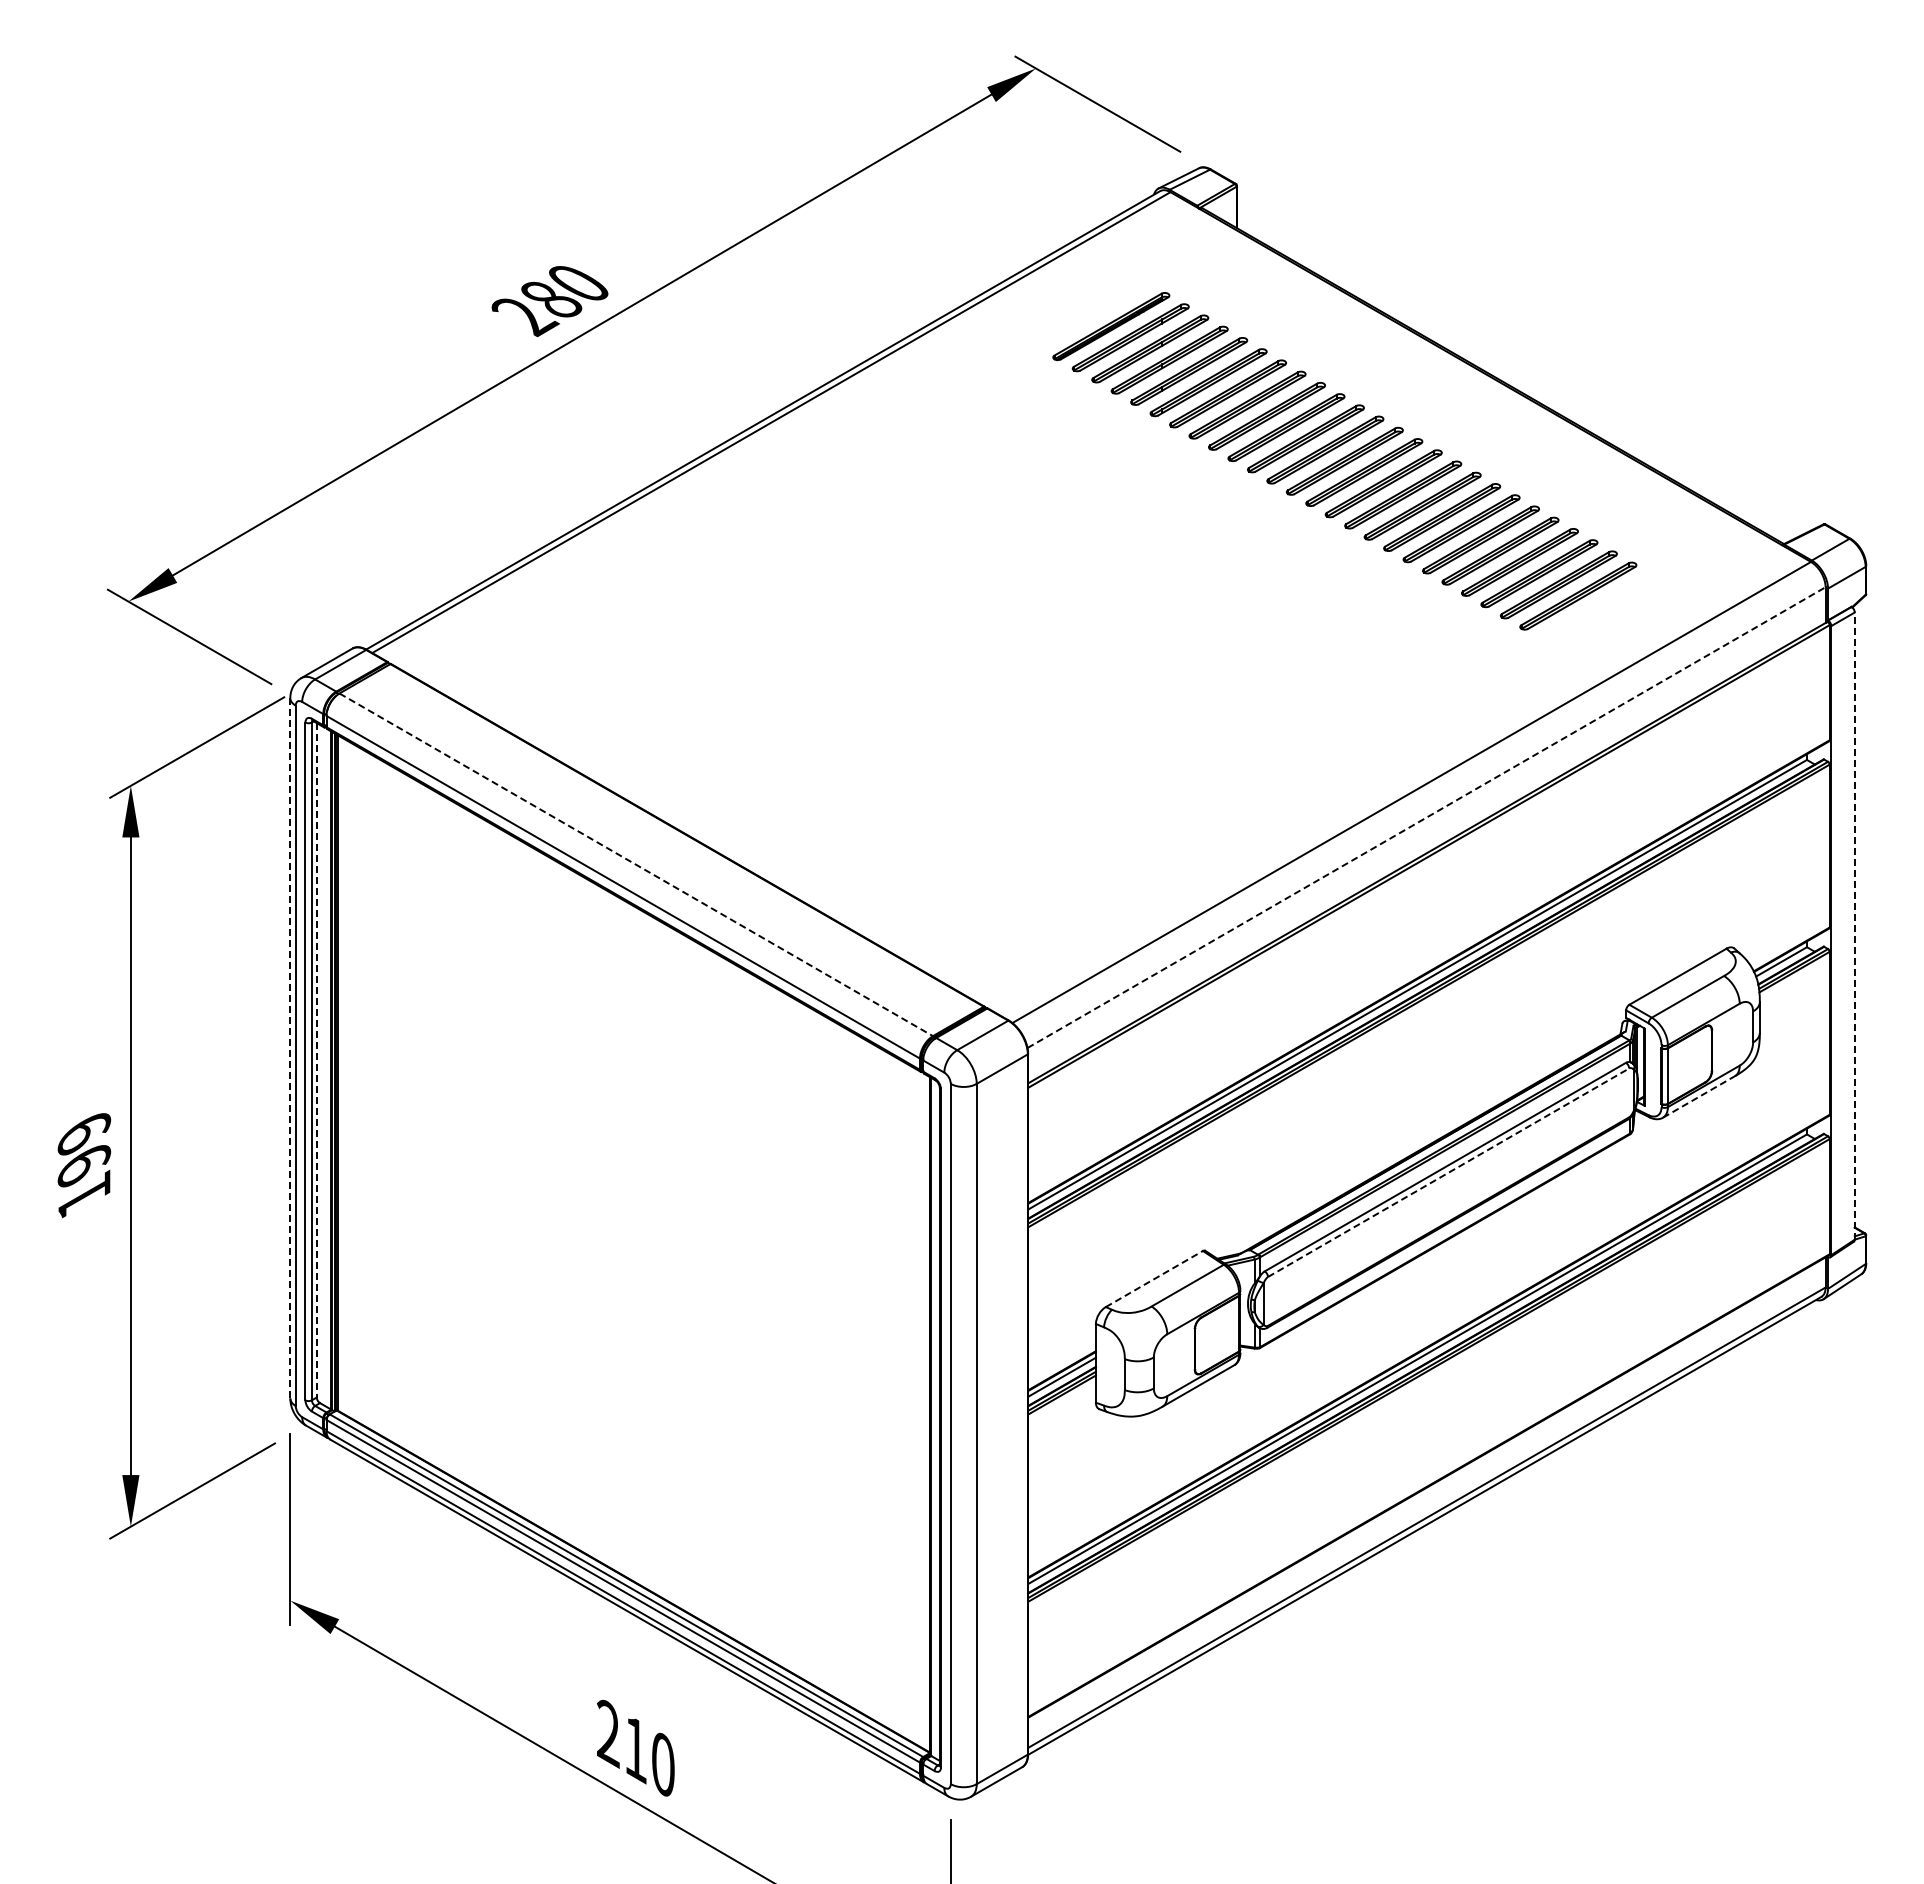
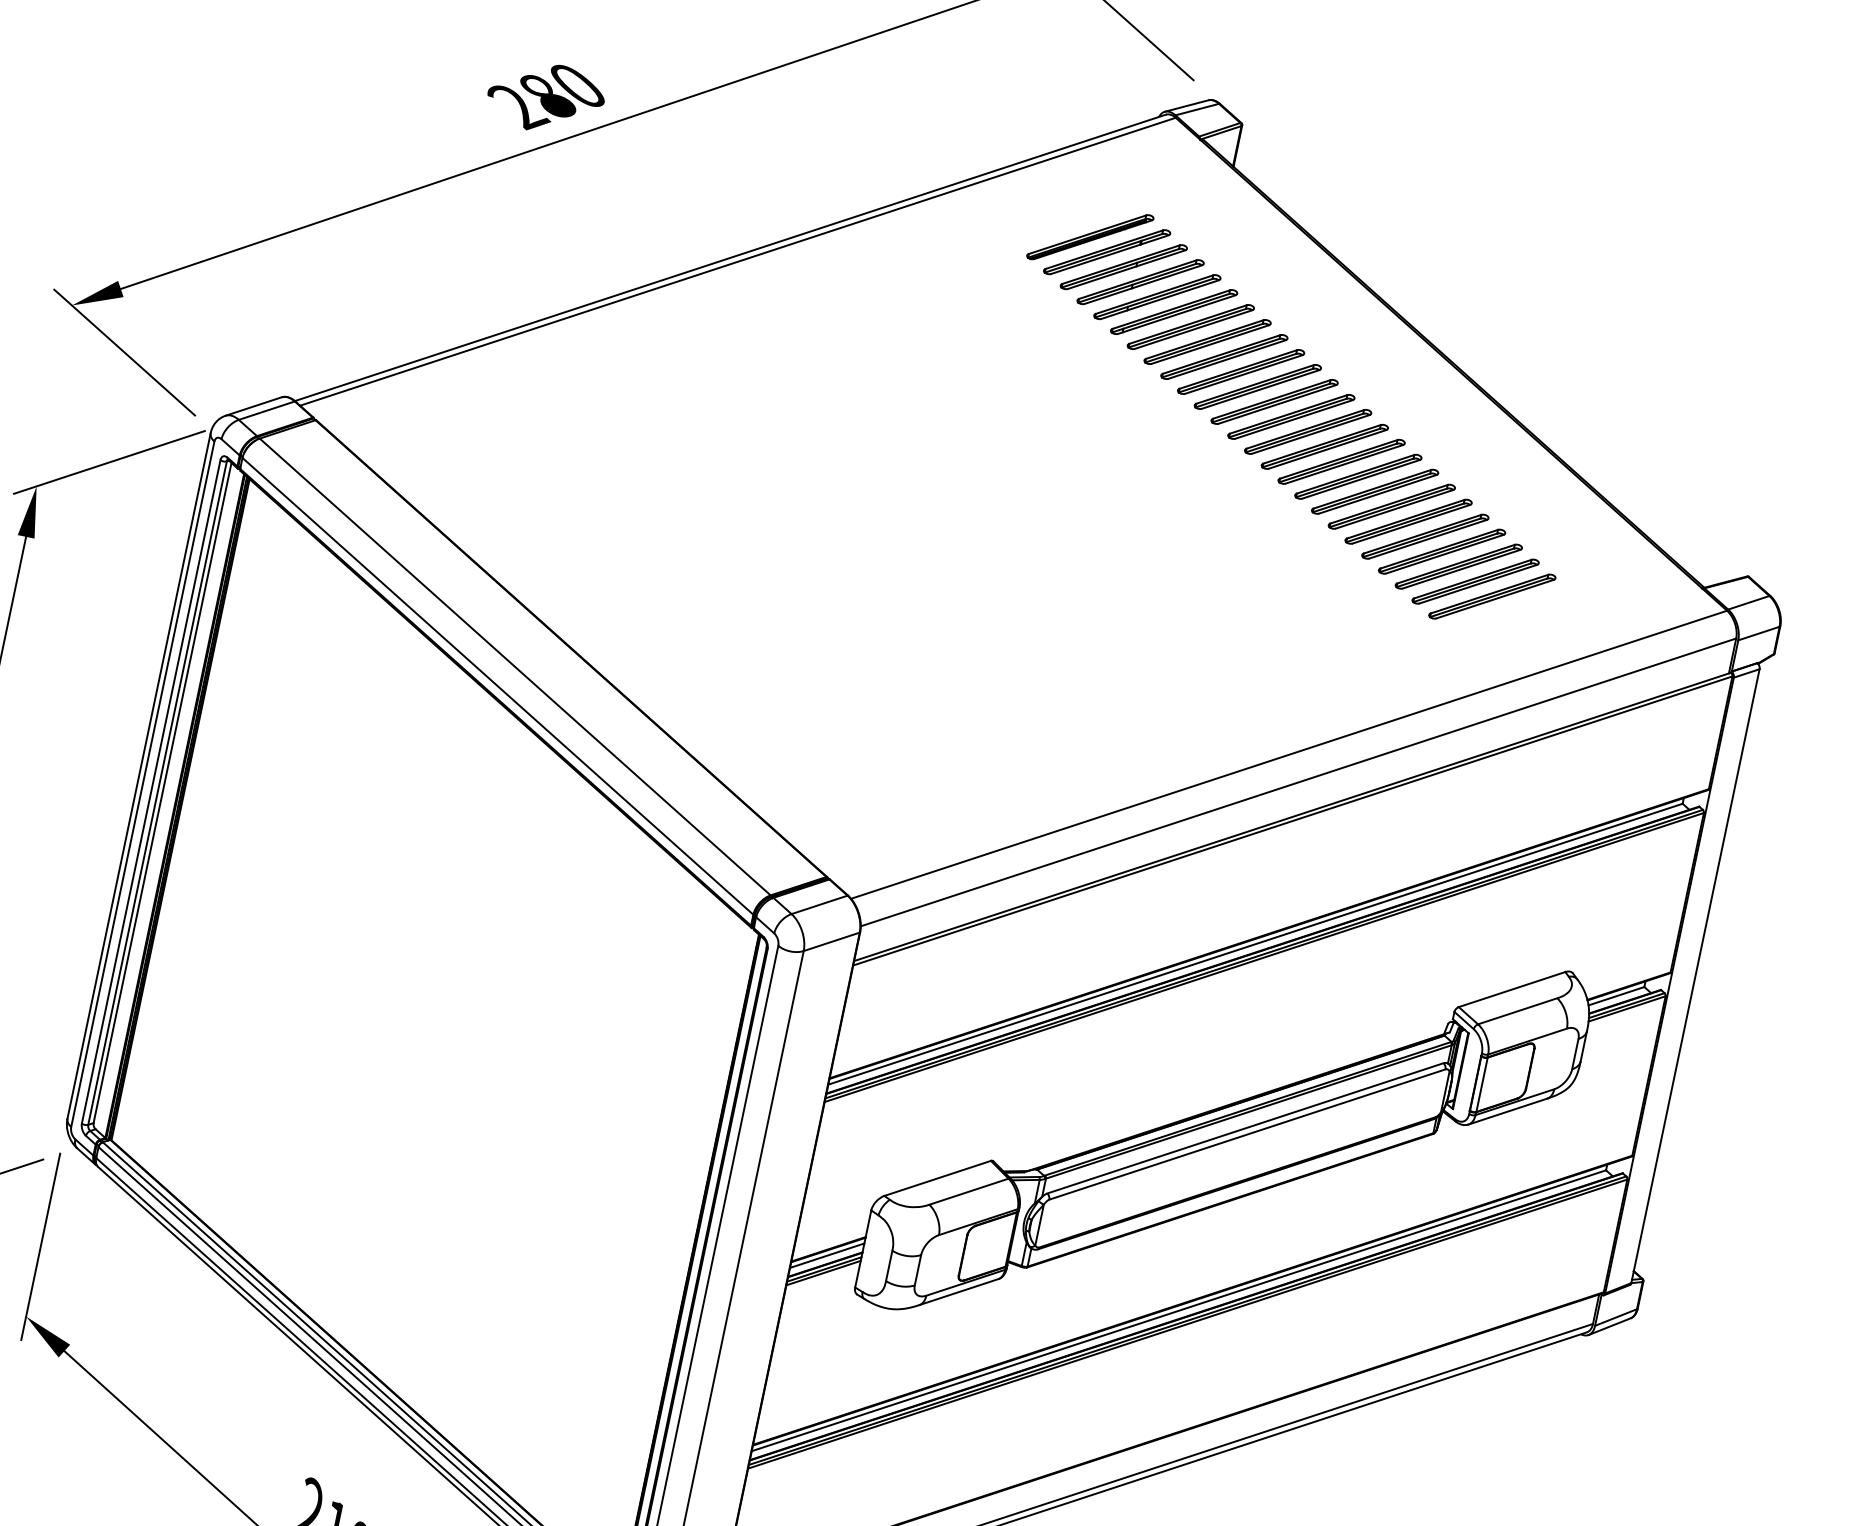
line: (1426, 817) -> (1298, 782), dashed -> solid
line: (636, 864) -> (515, 666), dashed -> solid
line: (1854, 926) -> (1695, 976), dashed -> solid
line: (290, 1048) -> (139, 776), dashed -> solid
line: (316, 1060) -> (162, 793), dashed -> solid
line: (1698, 1096) -> (1507, 1111), dashed -> solid
line: (1448, 1172) -> (1247, 1134), dashed -> solid
line: (1154, 1278) -> (937, 1177), dashed -> solid

